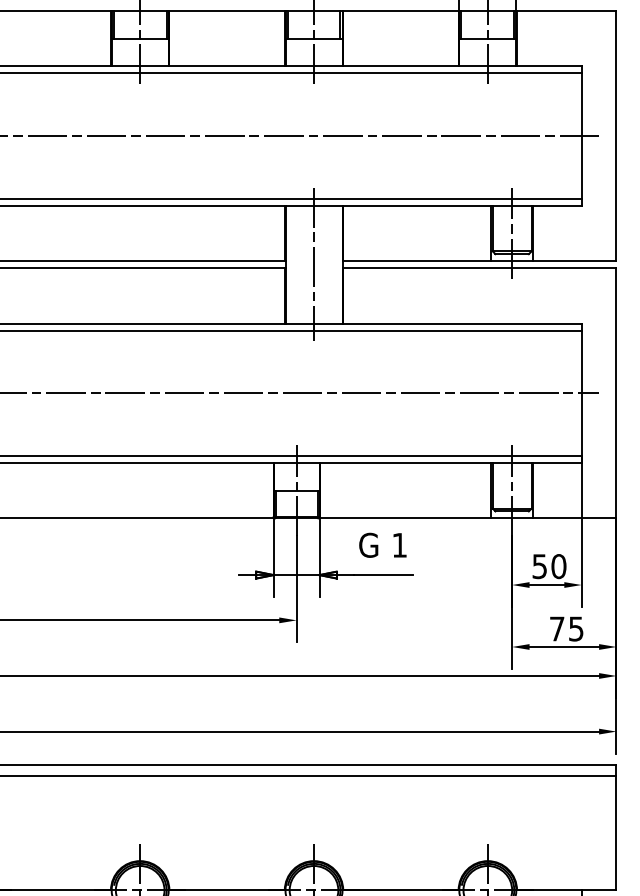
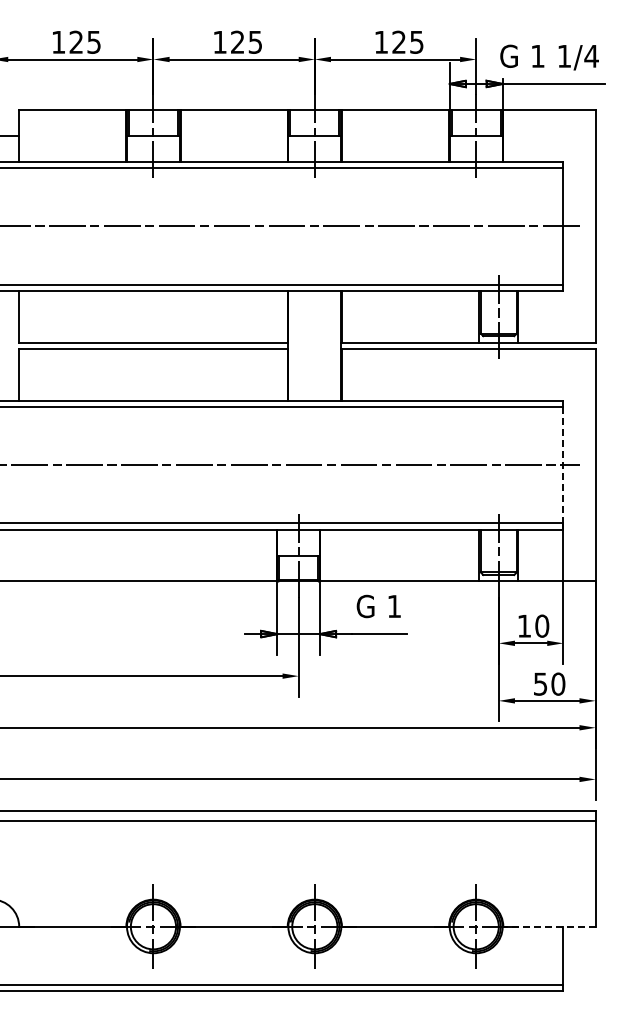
line: (313, 264) -> (314, 345), removed
line: (581, 393) -> (563, 465), solid -> dashed
text: (538, 566) -> (523, 626), 50 -> 10
text: (566, 628) -> (549, 683), 75 -> 50
line: (565, 890) -> (548, 926), solid -> dashed

